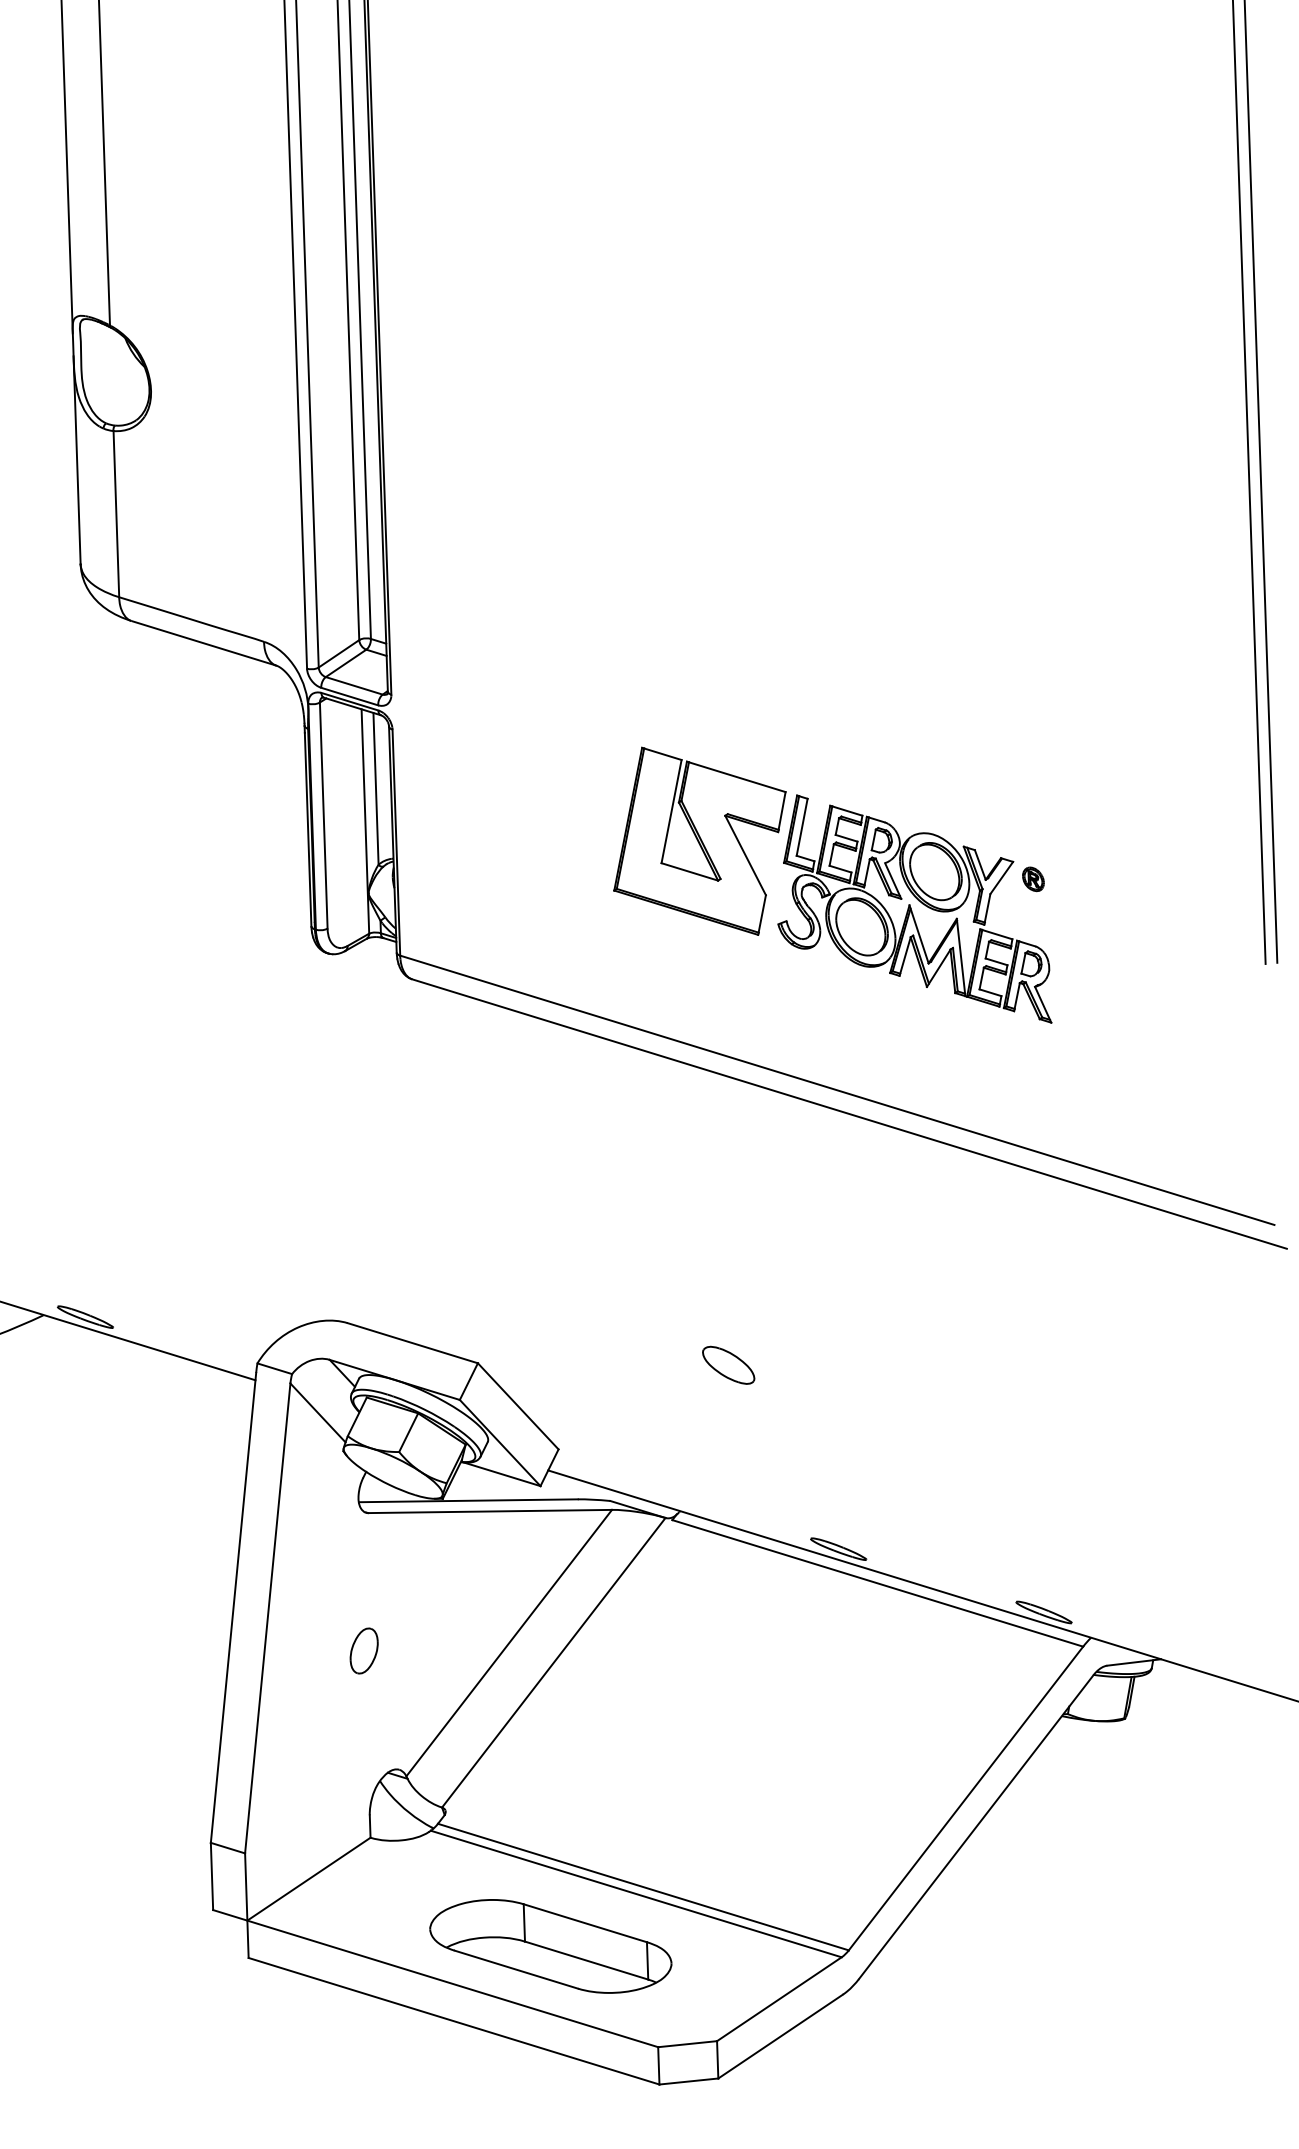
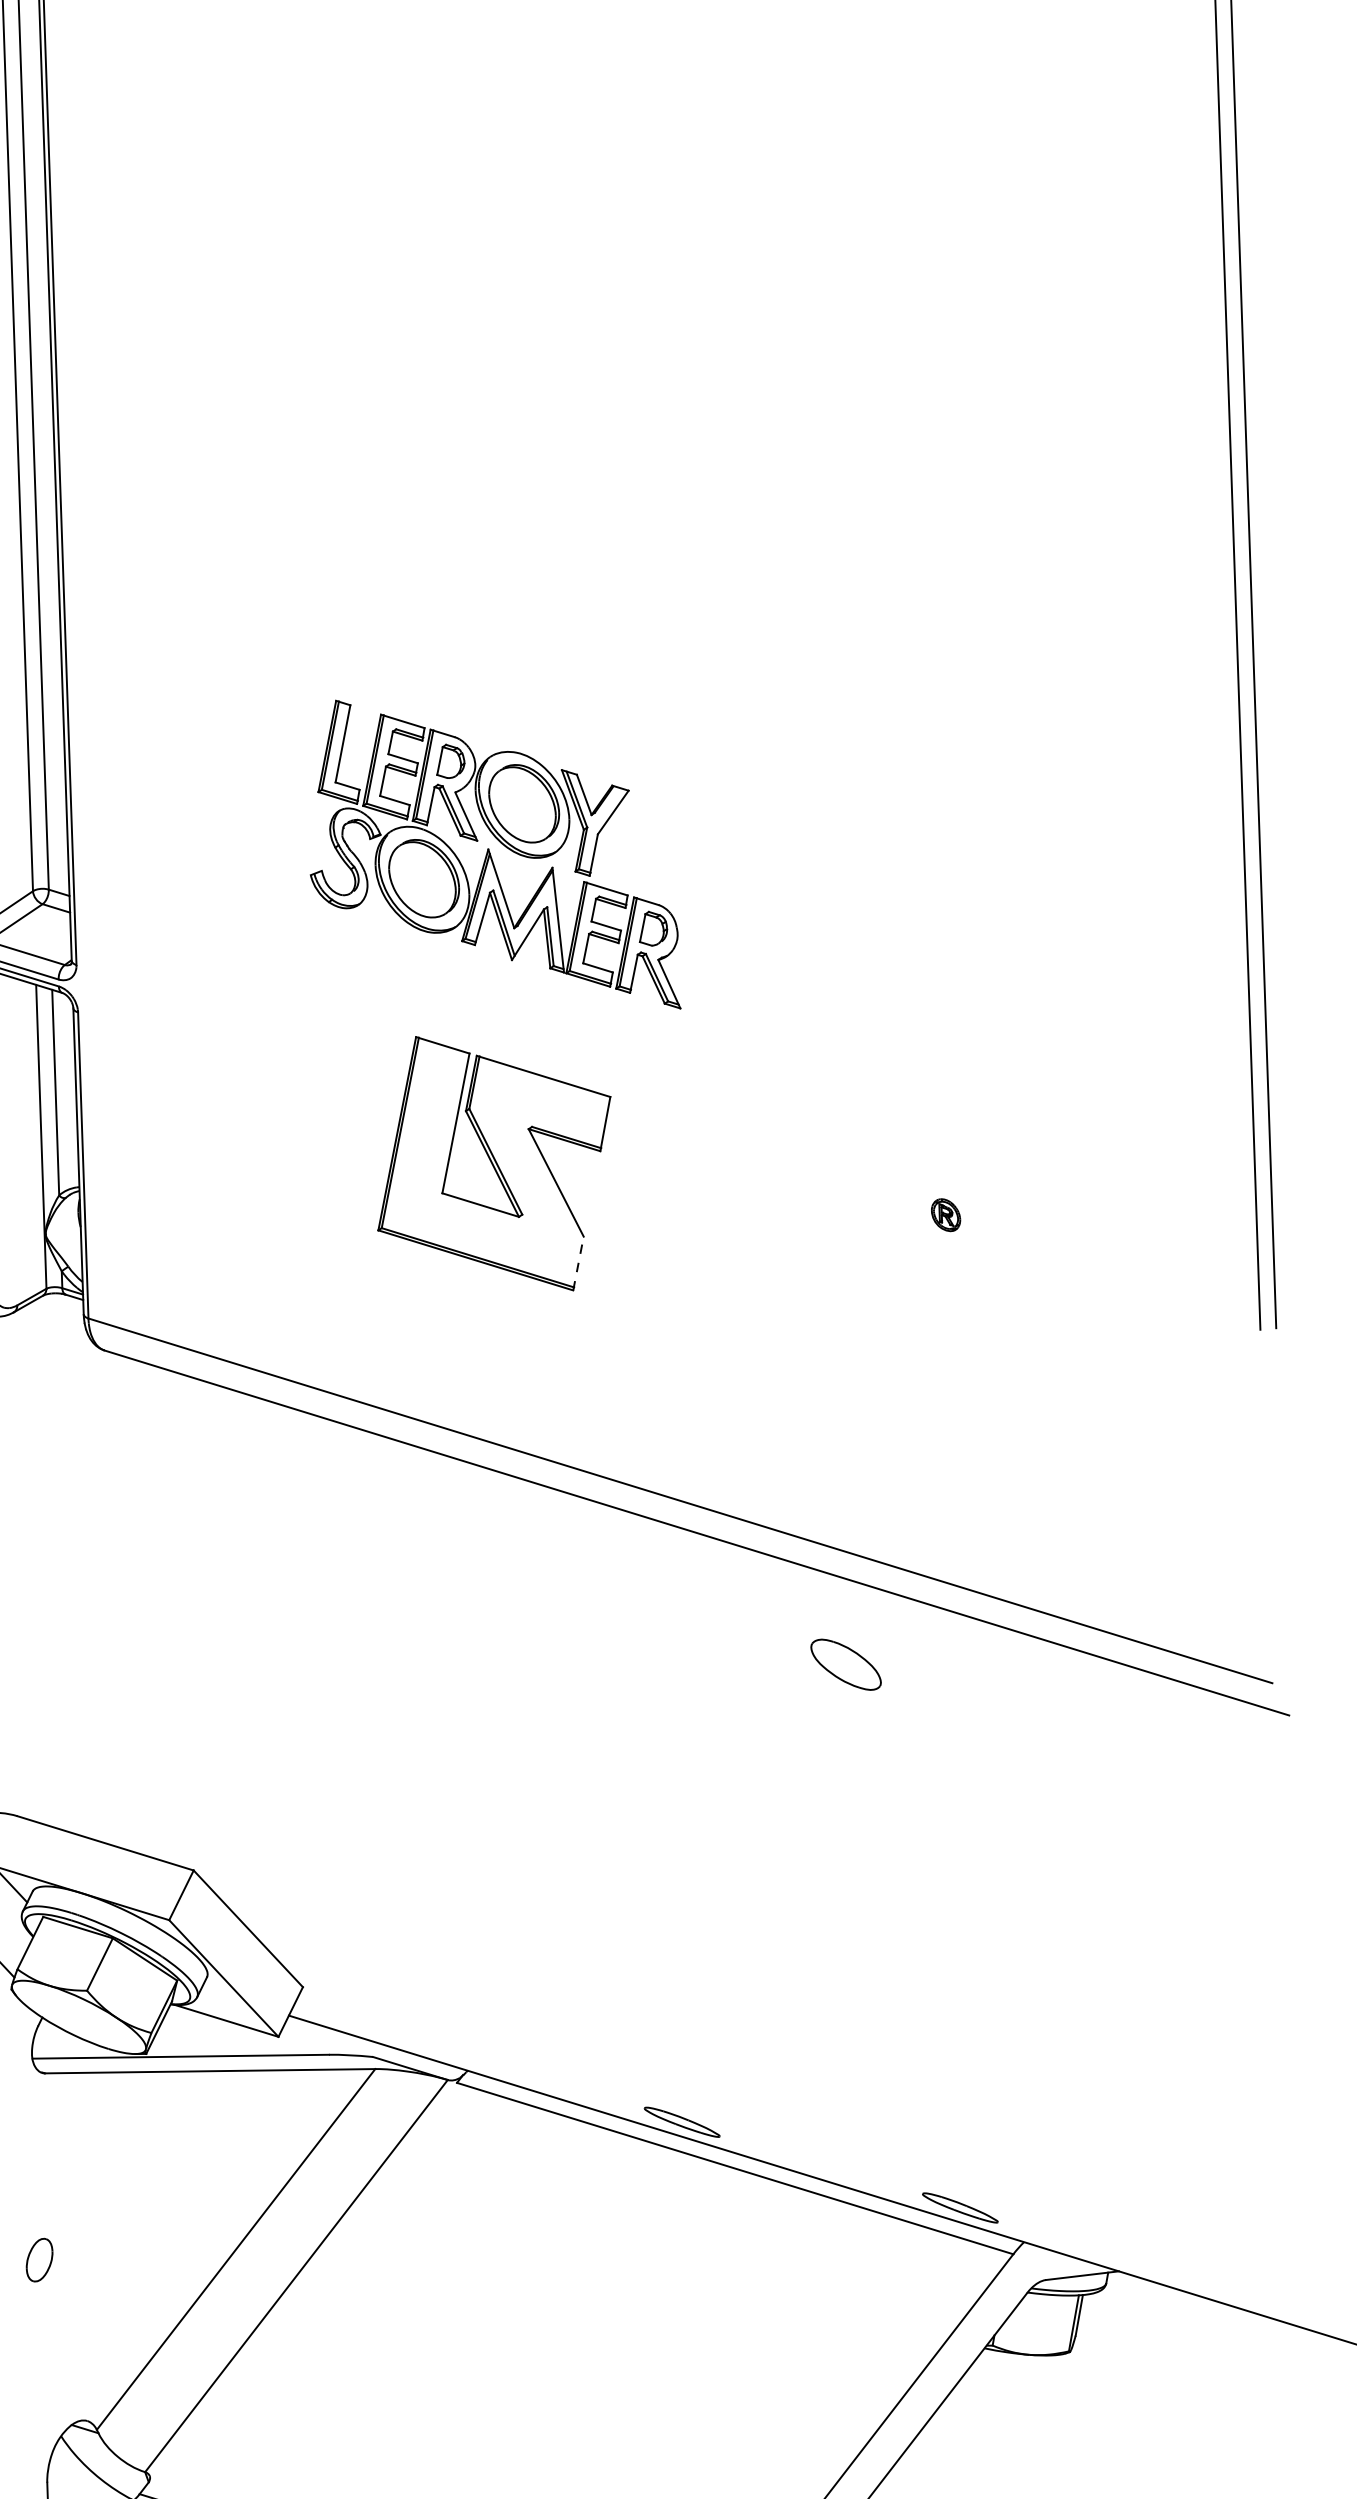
part: (914, 908) -> (495, 853), moved
line: (762, 914) -> (579, 1262), solid -> dashed
part: (728, 1364) -> (845, 1663), moved
part: (363, 1650) -> (38, 2259), size x0.7

